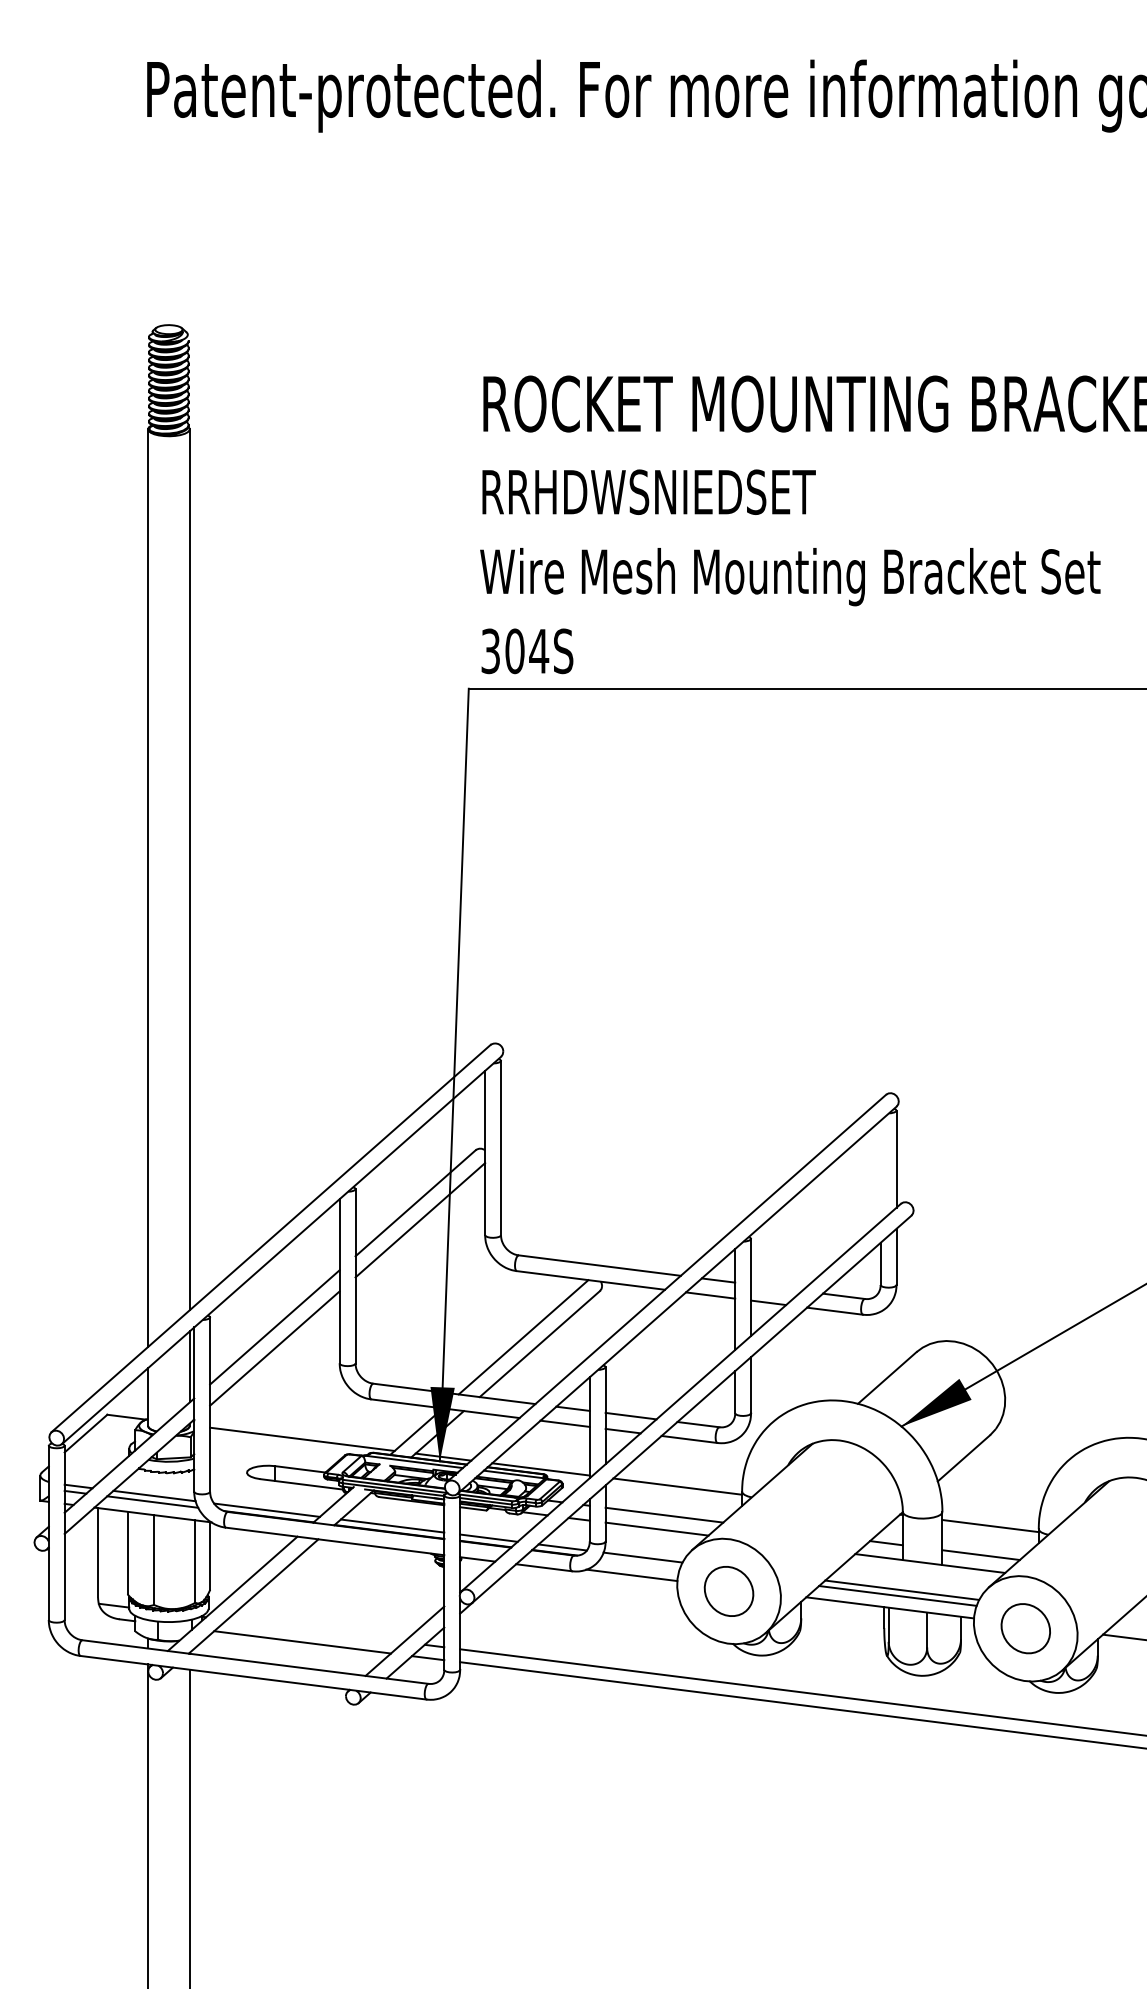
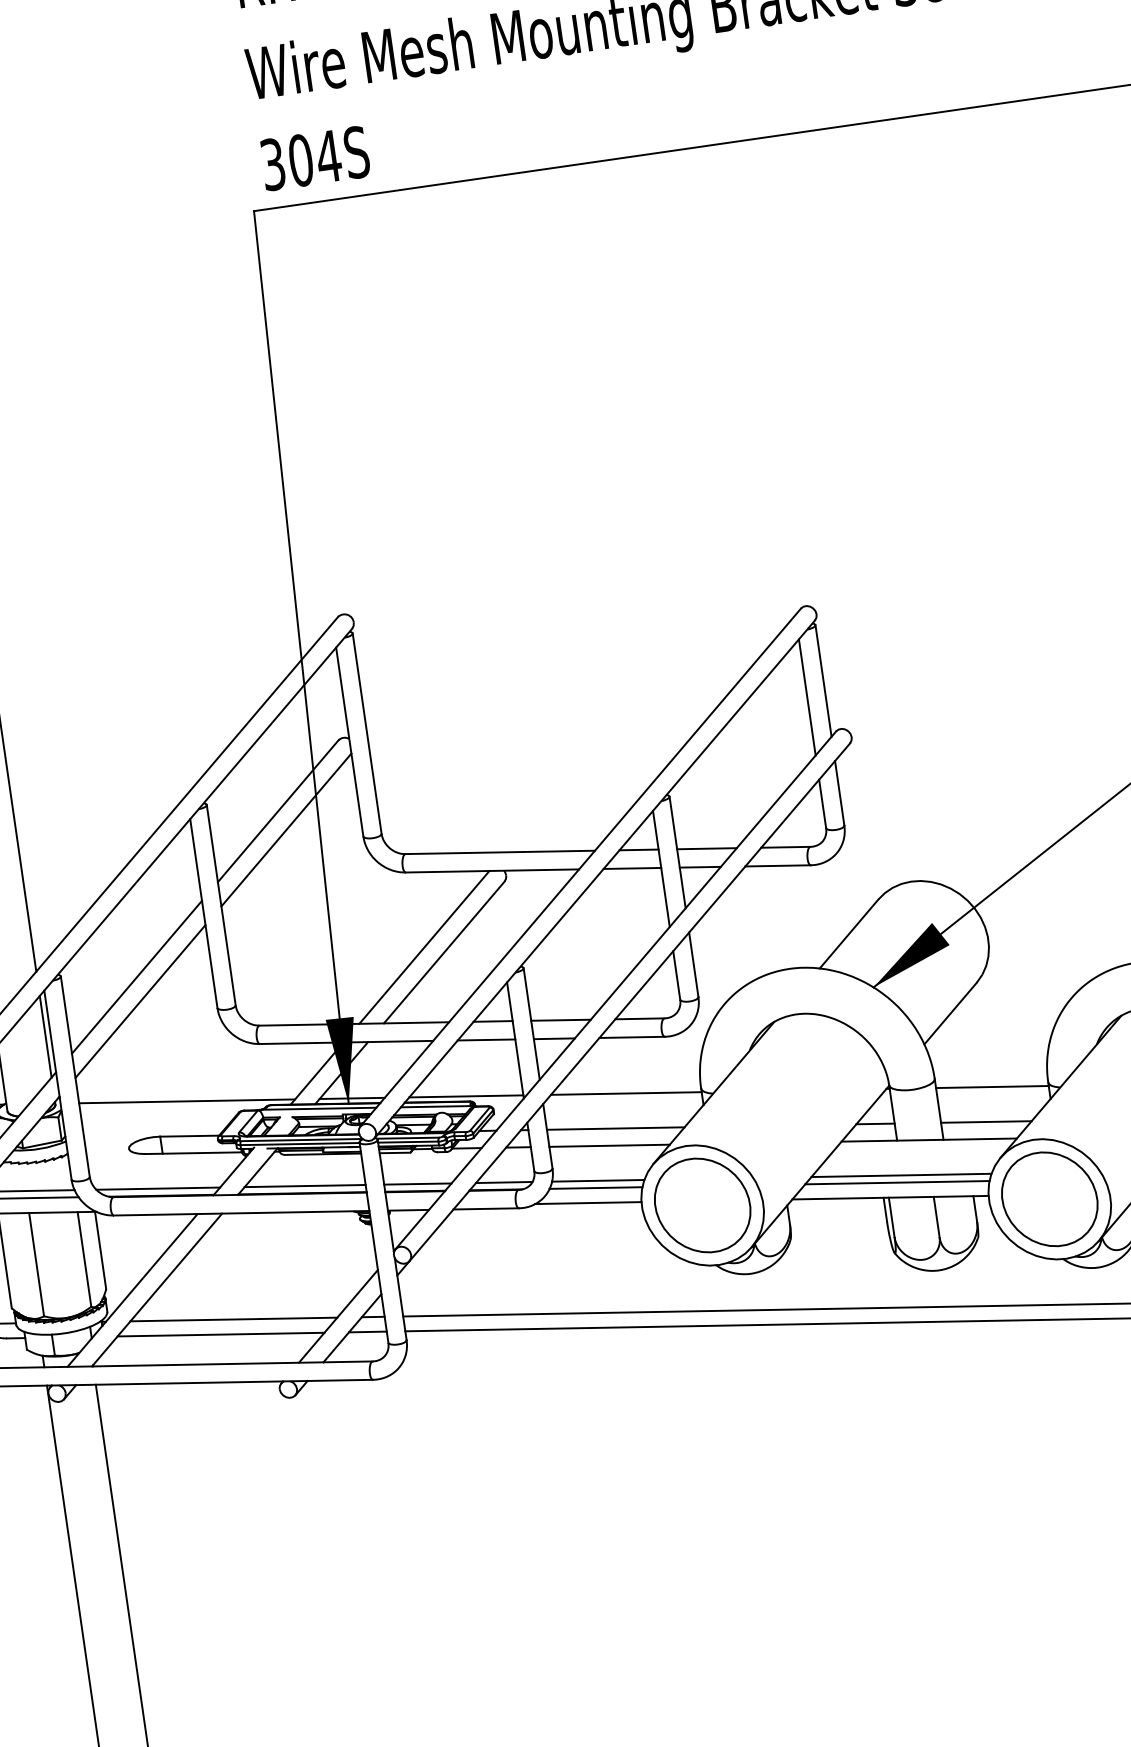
line: (880, 1170) -> (806, 696), added
line: (776, 1287) -> (706, 848), added
line: (639, 1563) -> (595, 1188), added
part: (728, 1591) -> (702, 1205), size x1.67
part: (1025, 1628) -> (1049, 1198), size x1.67
line: (315, 1630) -> (233, 1318), added

